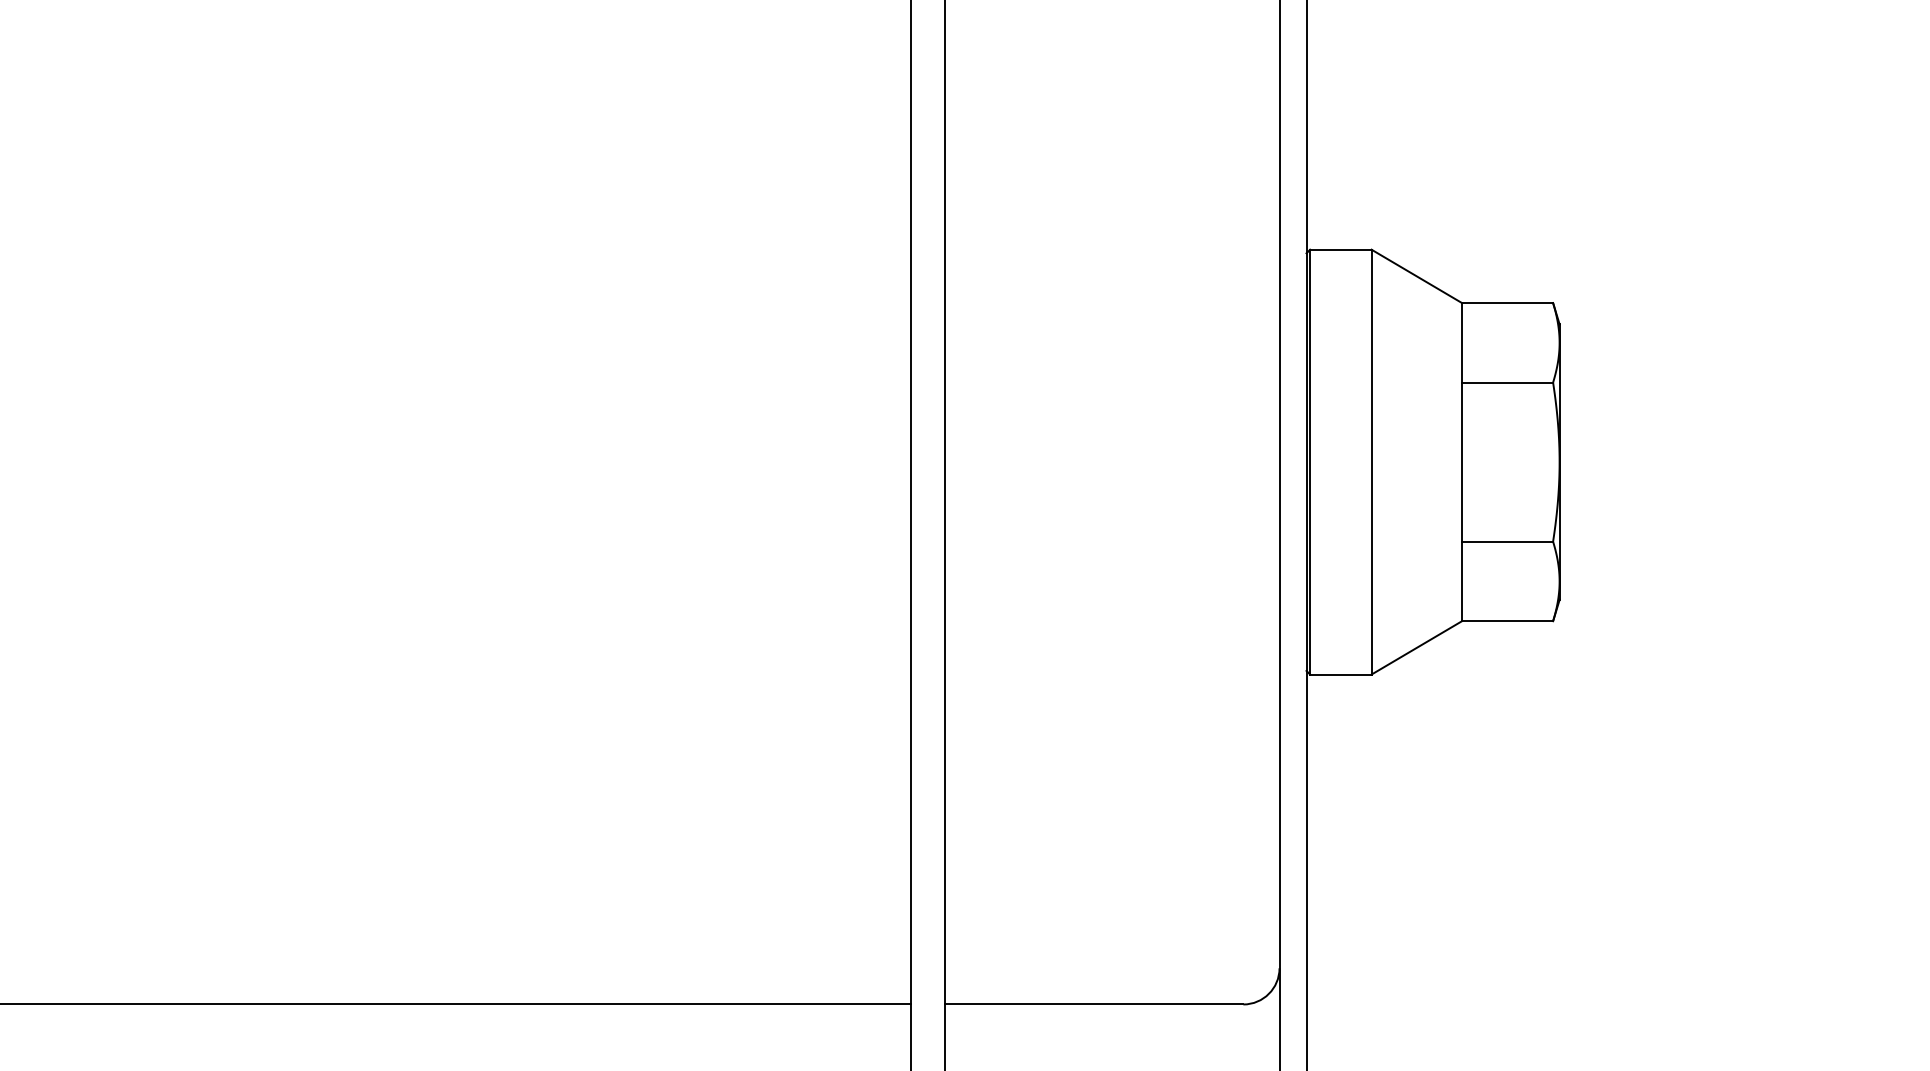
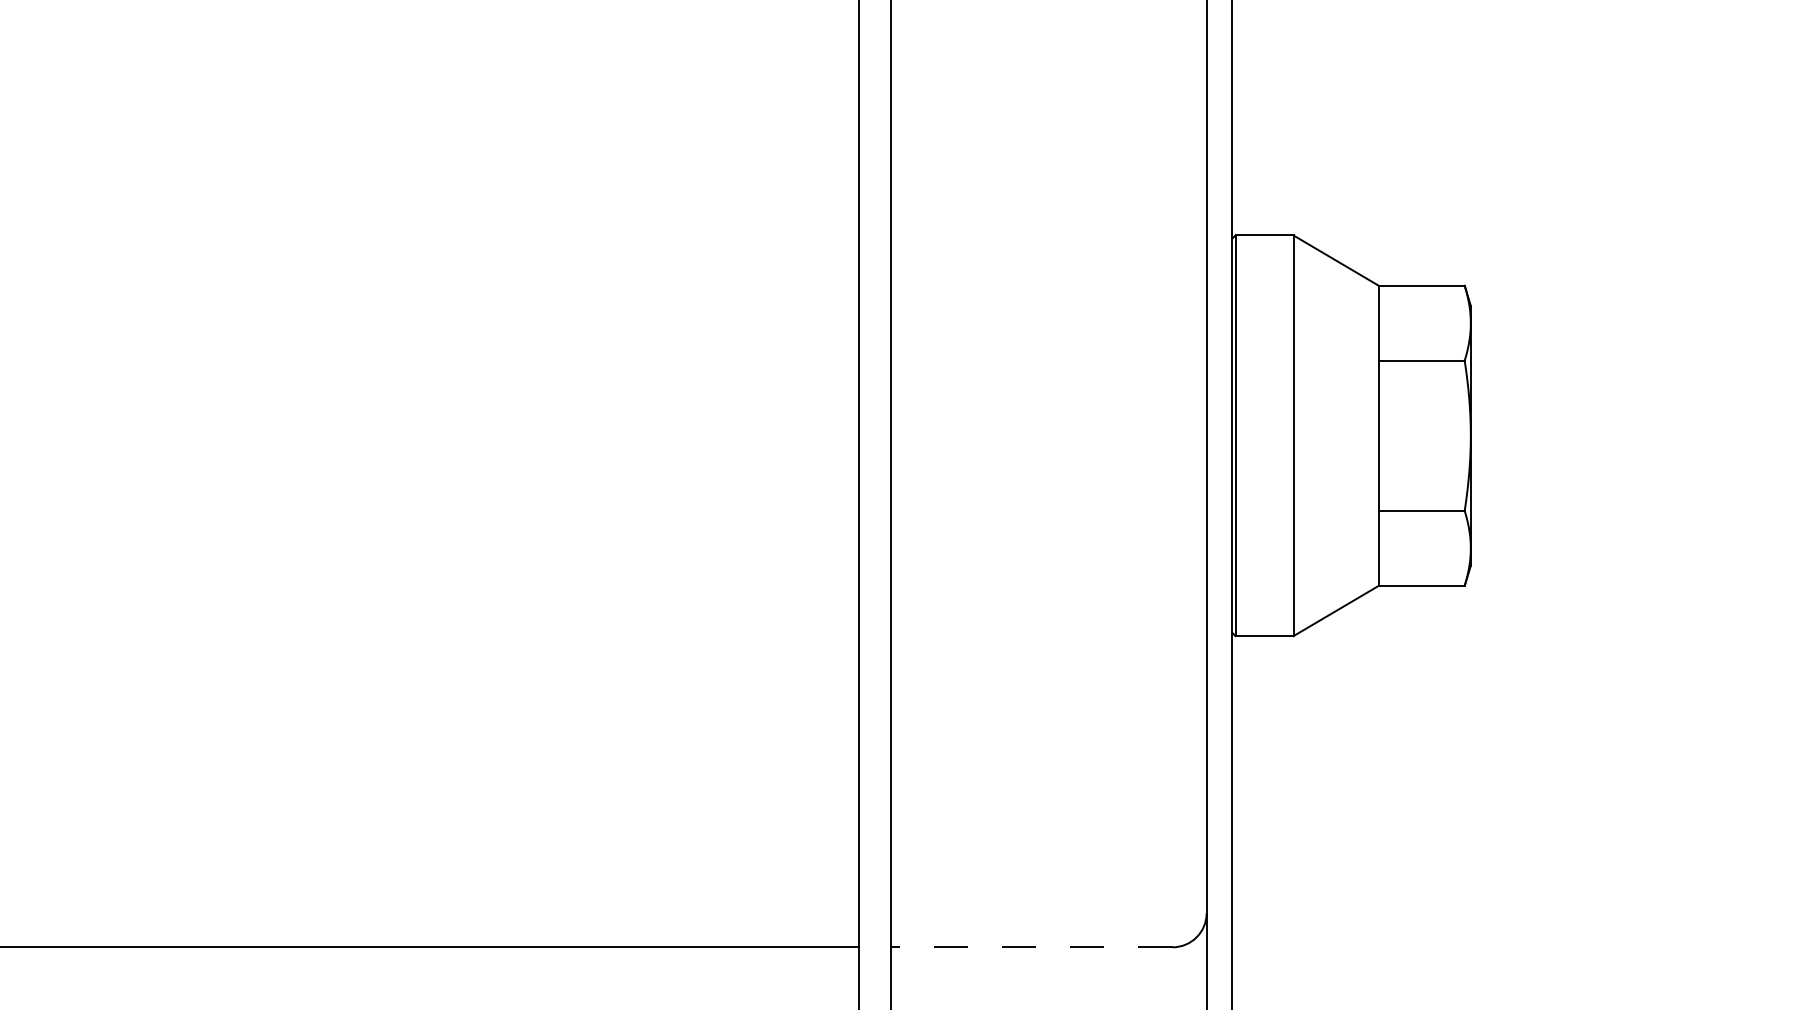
line: (1093, 1004) -> (1031, 947), solid -> dashed

